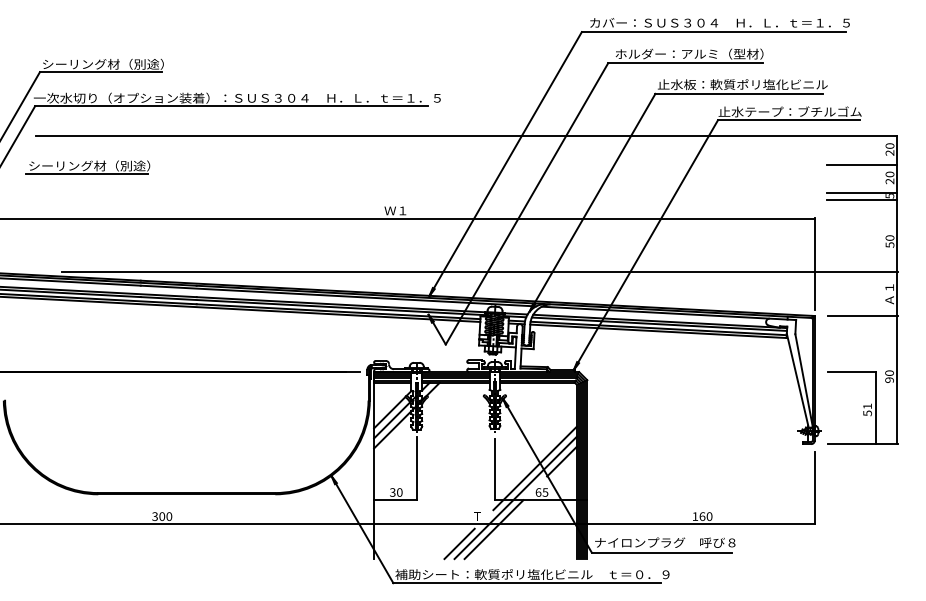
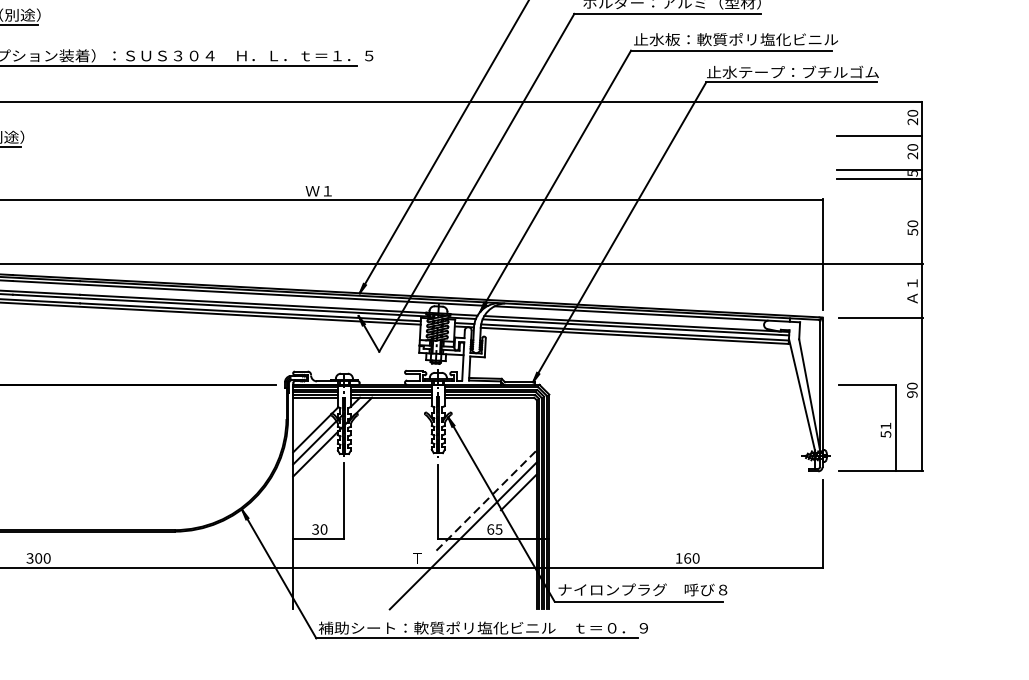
line: (535, 468) -> (487, 500), solid -> dashed
line: (493, 529) -> (436, 573), removed
line: (459, 543) -> (395, 590), removed

